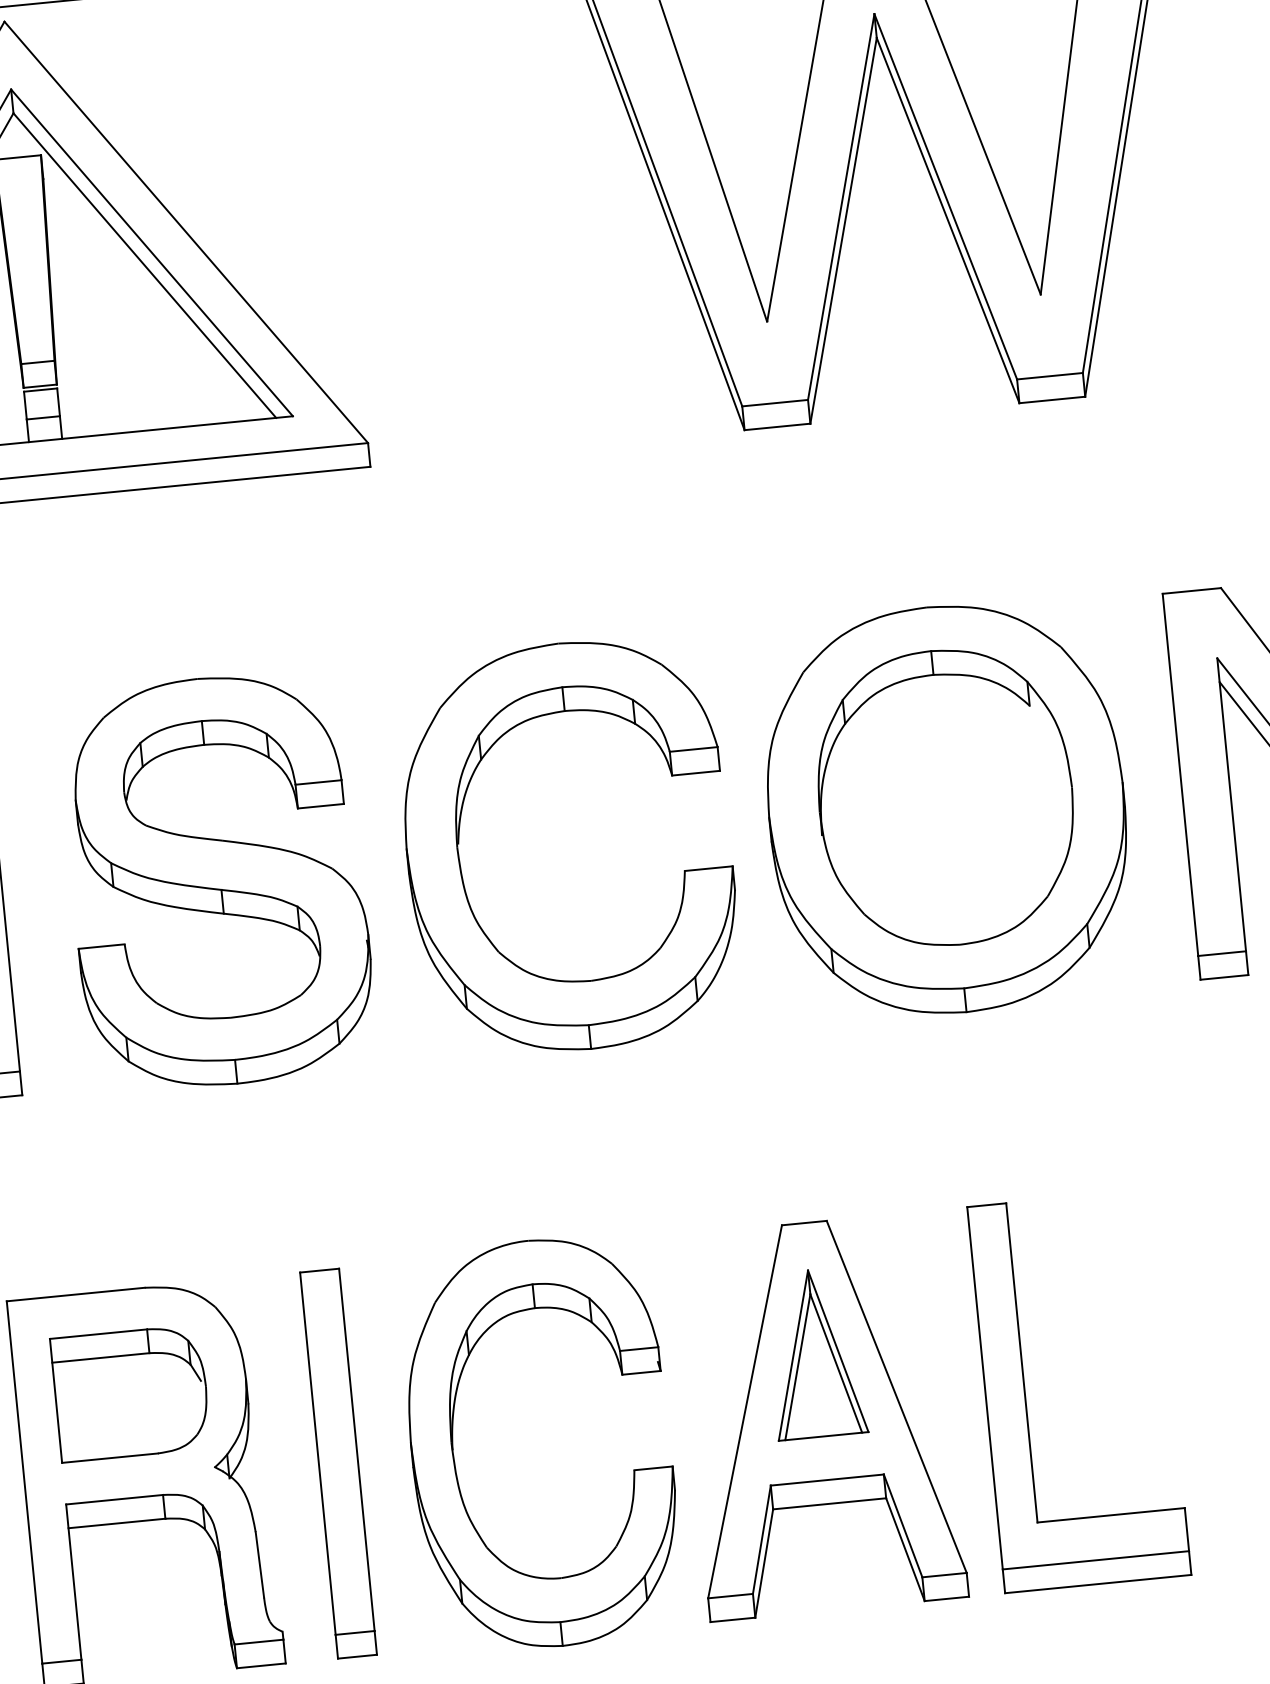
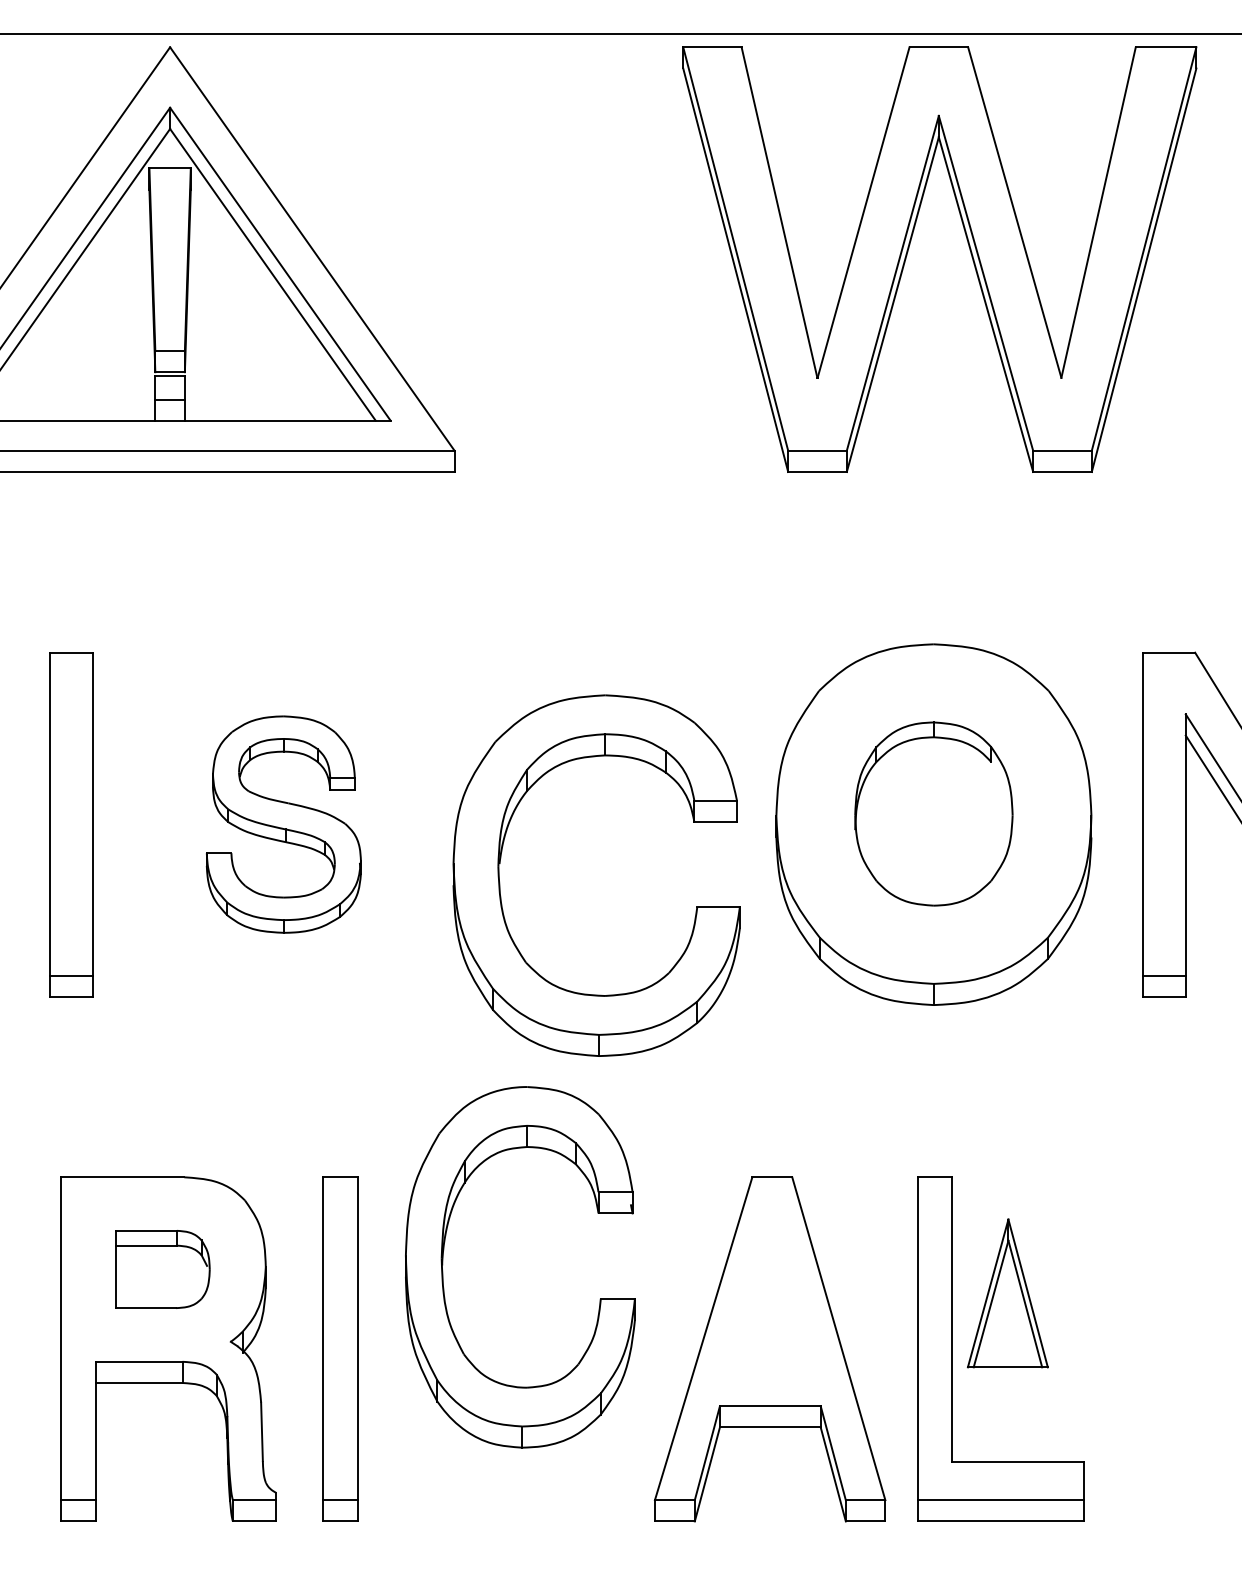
part: (945, 797) -> (933, 813), size x0.7
part: (461, 865) -> (500, 882), moved
part: (217, 881) -> (283, 824), size x0.6
part: (815, 1353) -> (1007, 1293), moved
part: (130, 1393) -> (162, 1269), size x0.7
part: (454, 1449) -> (443, 1264), moved

